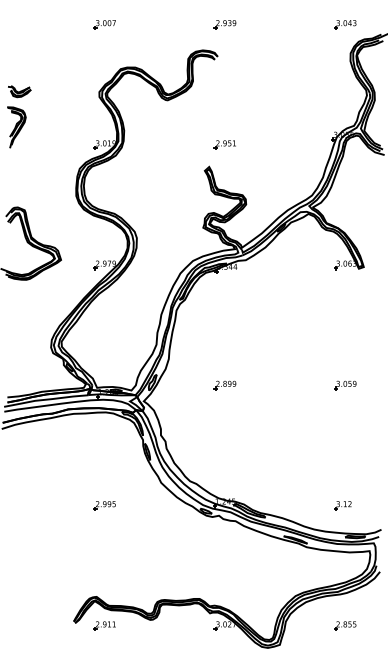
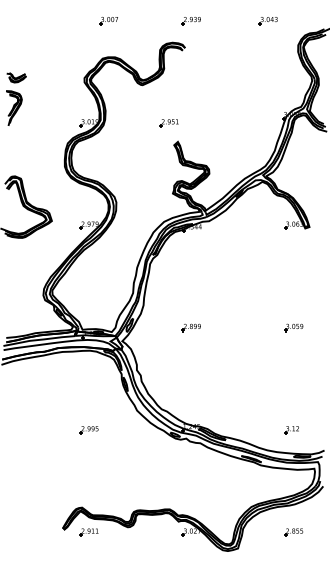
part: (104, 24) -> (108, 20), moved
part: (345, 24) -> (268, 20), moved
part: (224, 144) -> (168, 122), moved

